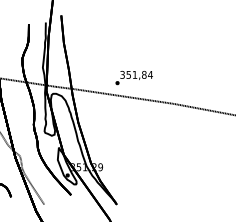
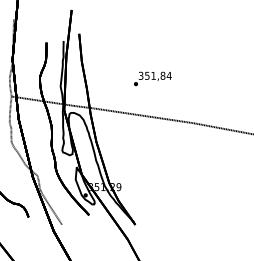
text: (133, 77) -> (152, 78), moved

